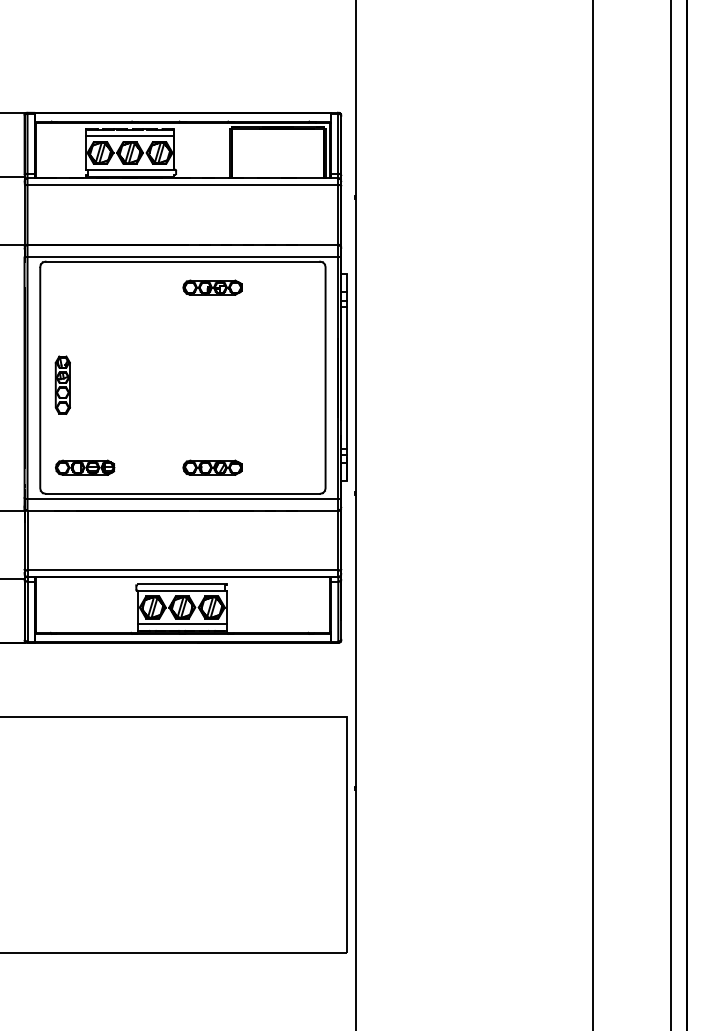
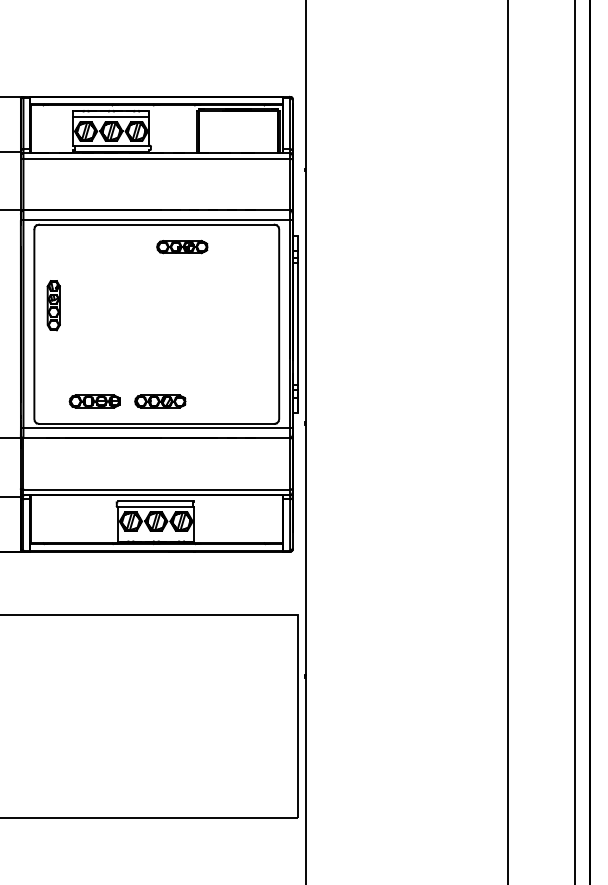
part: (62, 384) -> (53, 305), moved
part: (84, 467) -> (94, 401), moved
part: (212, 467) -> (160, 401), moved
line: (182, 623) -> (156, 535), removed

